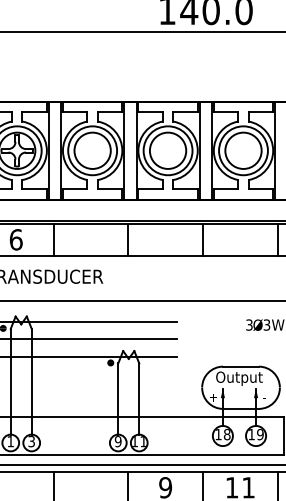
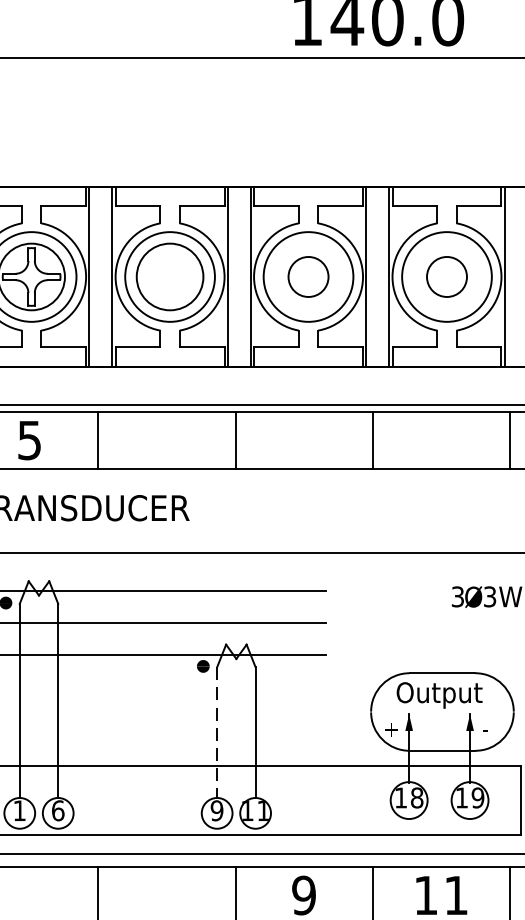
circle: (167, 150) -> (307, 276), size x0.6
circle: (243, 150) -> (446, 276), size x0.6
text: (15, 239) -> (28, 439), 6 -> 5
line: (118, 399) -> (217, 733), solid -> dashed
text: (31, 441) -> (57, 810), 3 -> 6

